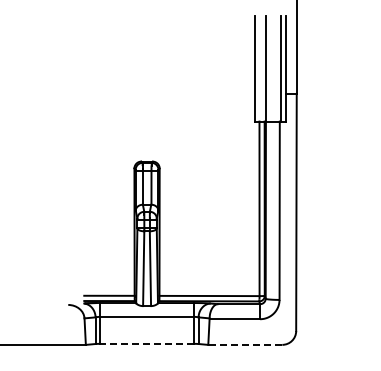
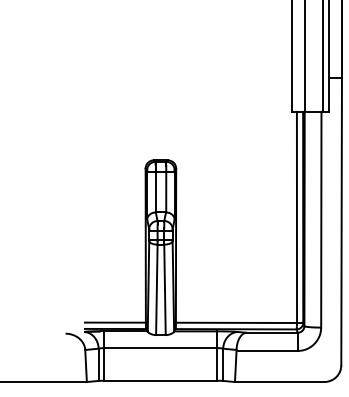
line: (147, 343) -> (161, 380), dashed -> solid
line: (244, 344) -> (278, 381), dashed -> solid

